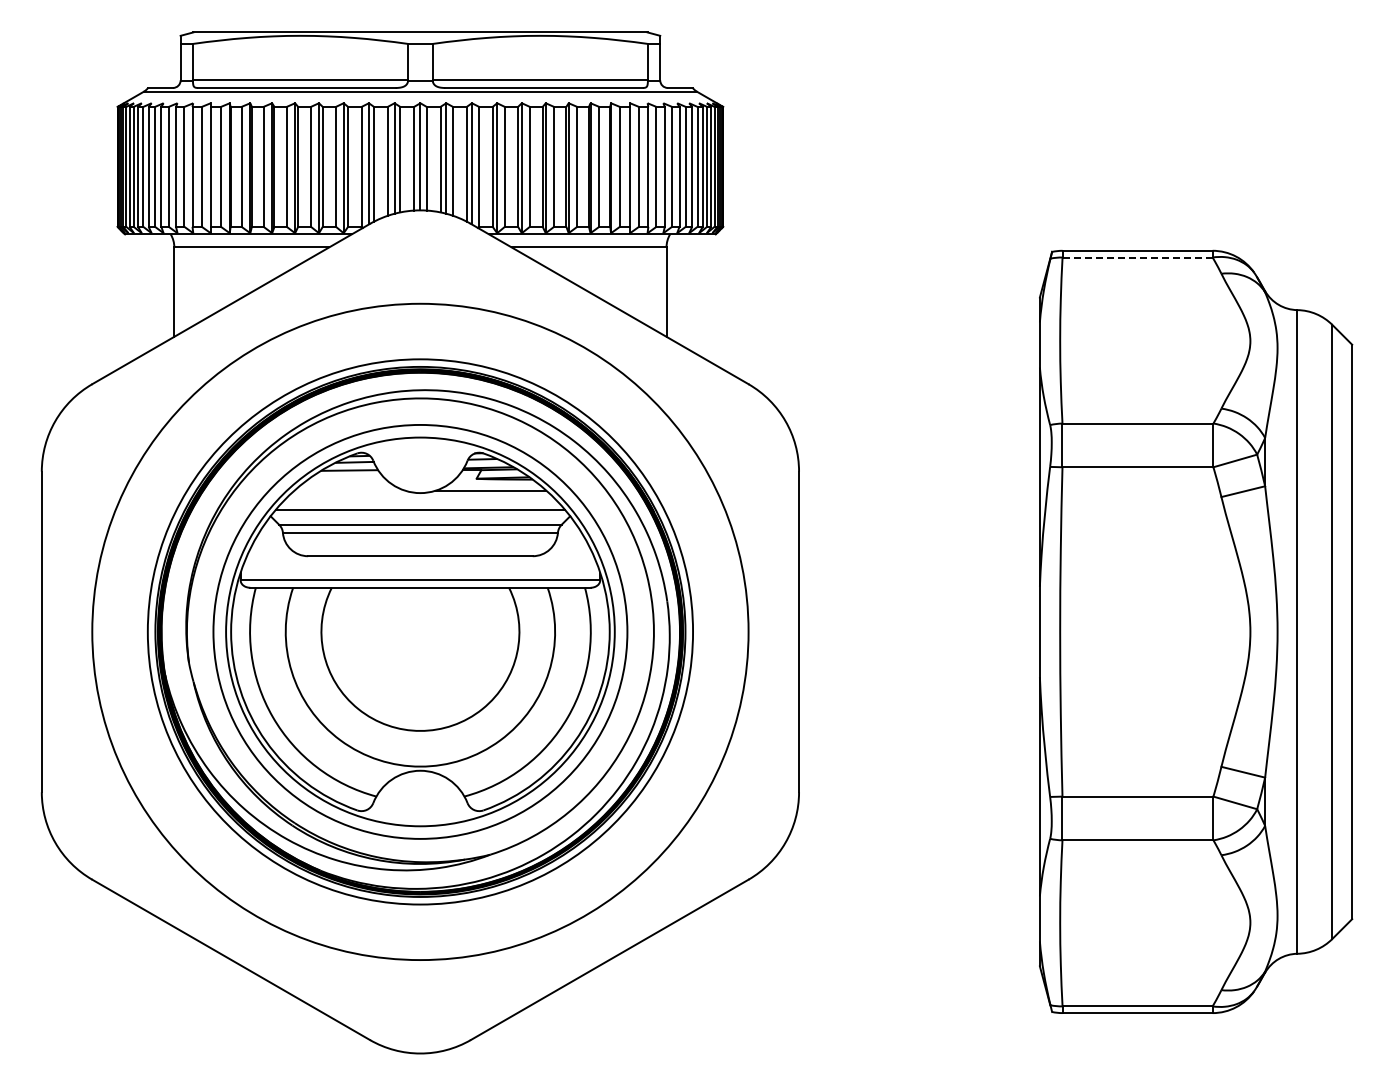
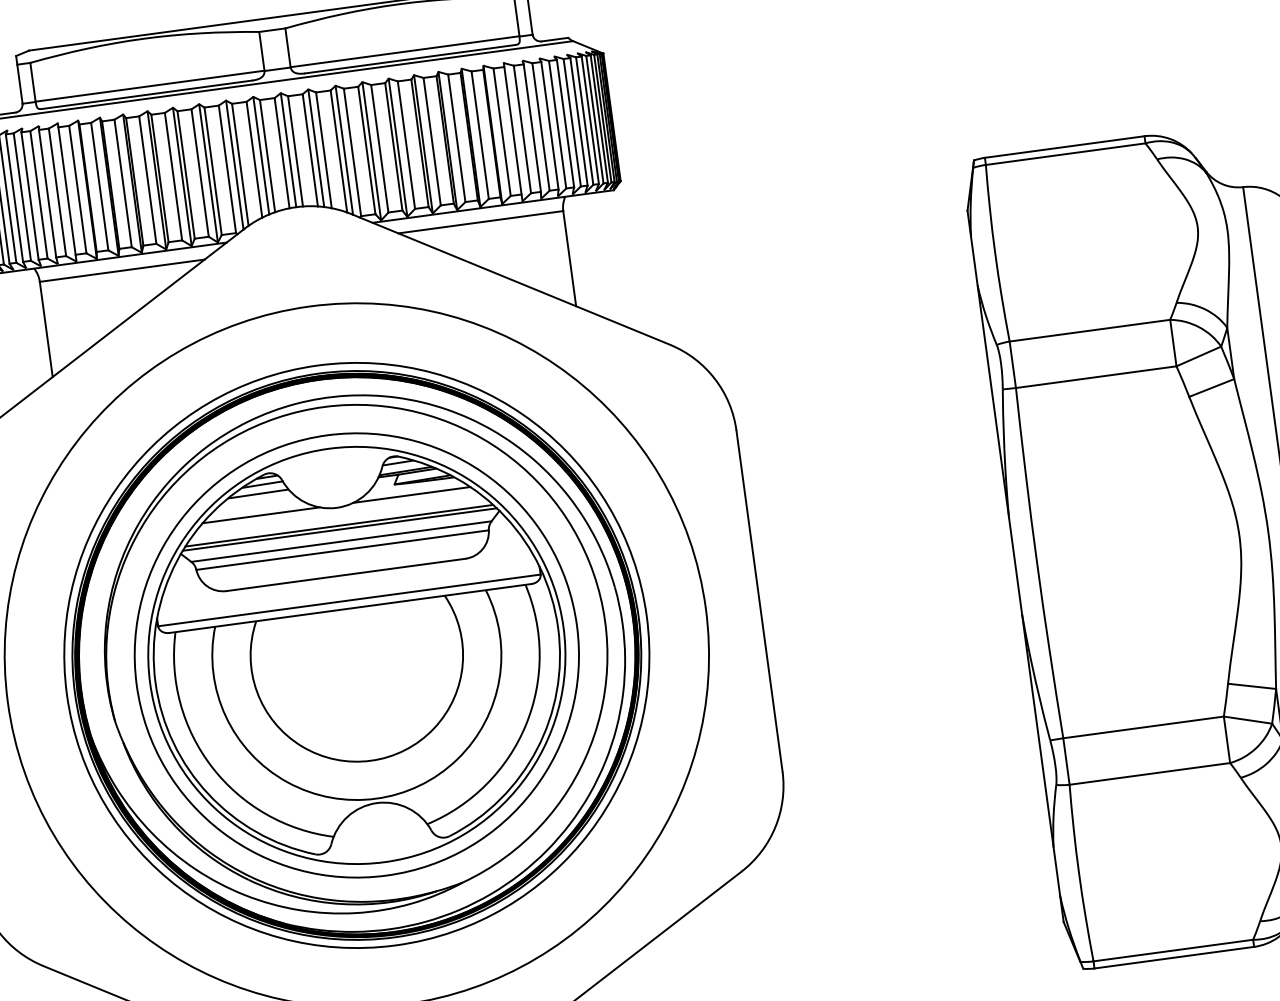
line: (1138, 257) -> (1066, 154), dashed -> solid
line: (349, 490) -> (261, 515), added
line: (420, 513) -> (339, 529), added

